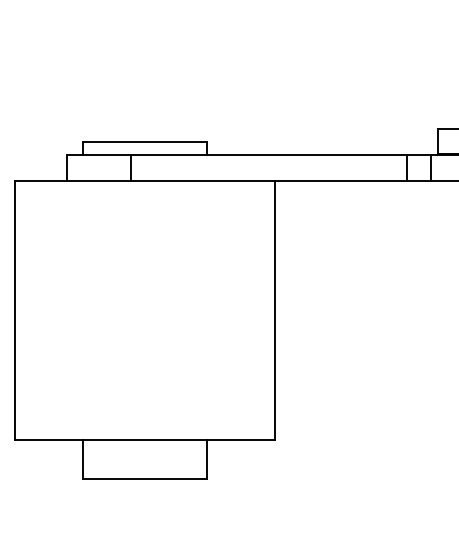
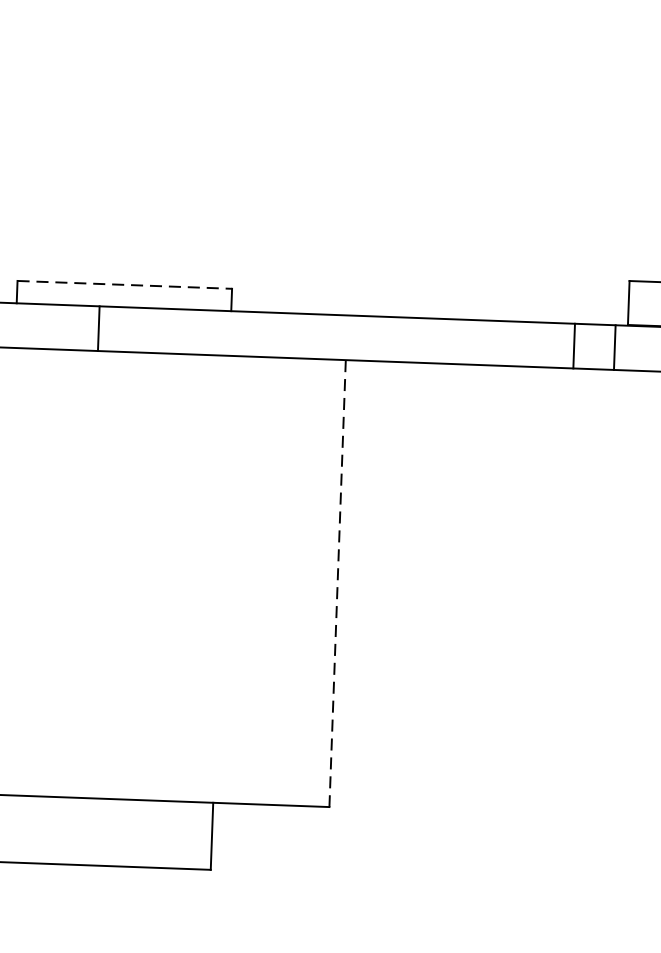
line: (145, 141) -> (125, 284), solid -> dashed
line: (274, 310) -> (336, 583), solid -> dashed

